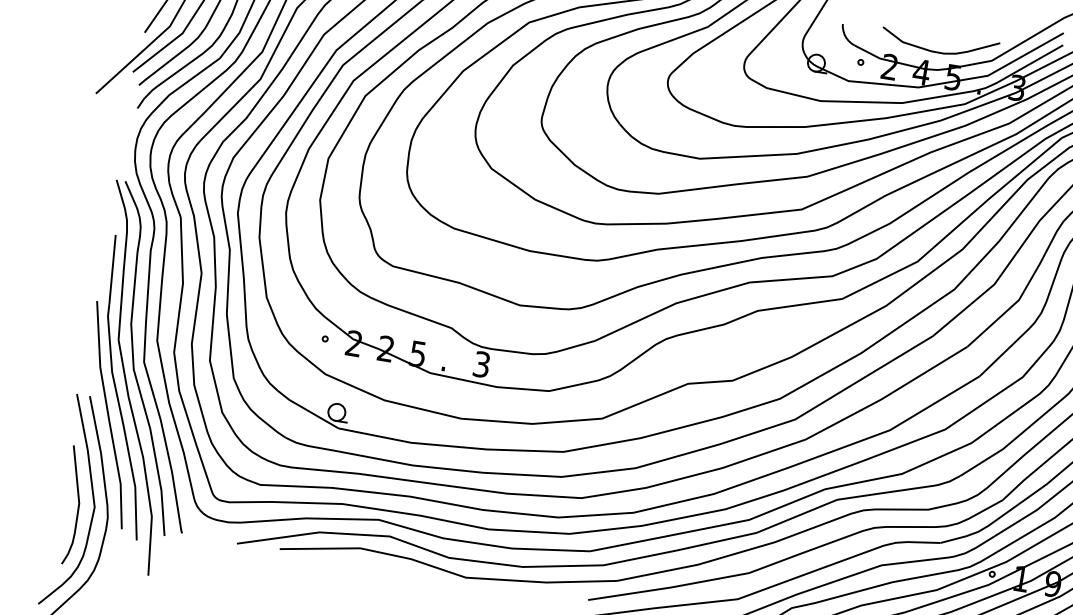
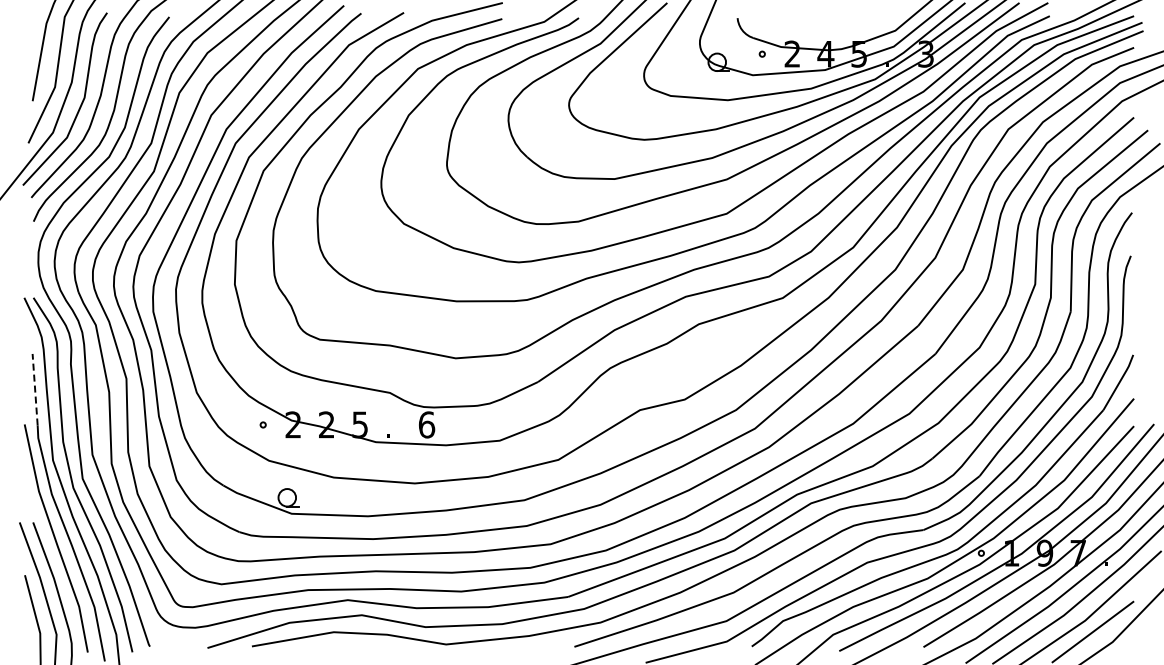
curve: (938, 51) -> (839, 30), removed
line: (112, 269) -> (35, 389), solid -> dashed
text: (482, 364) -> (427, 424), 3 -> 6

